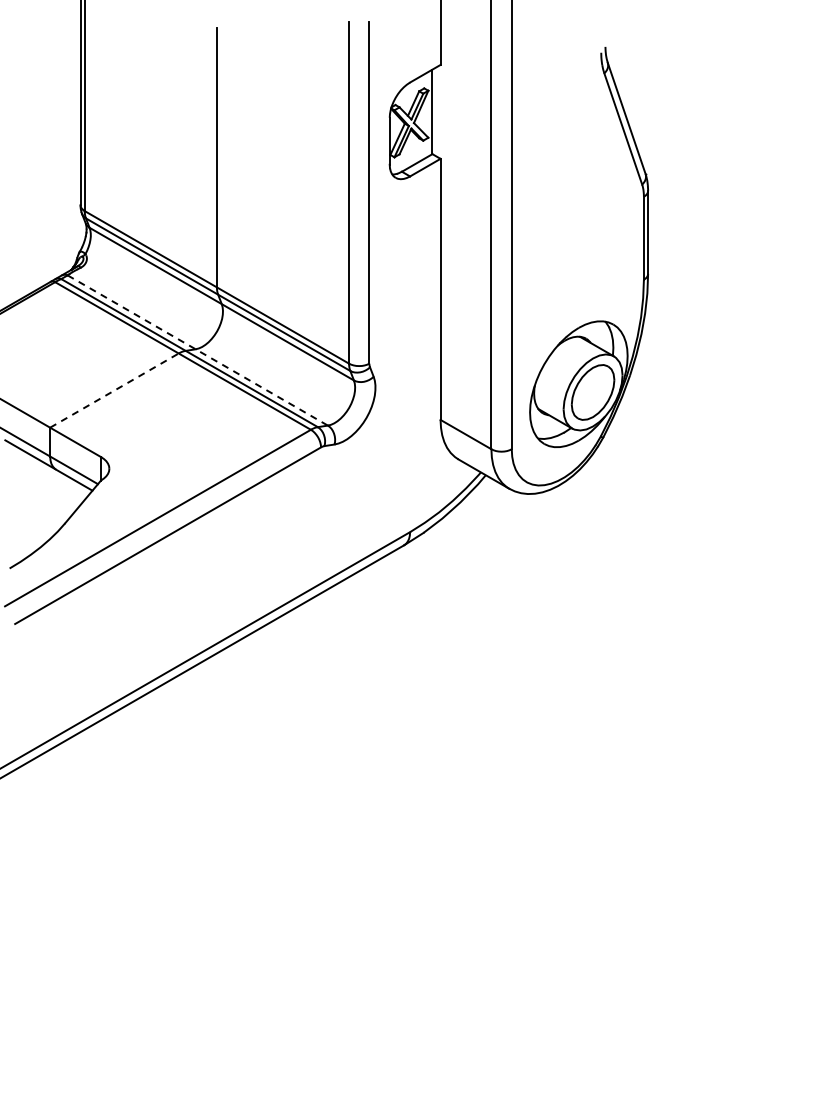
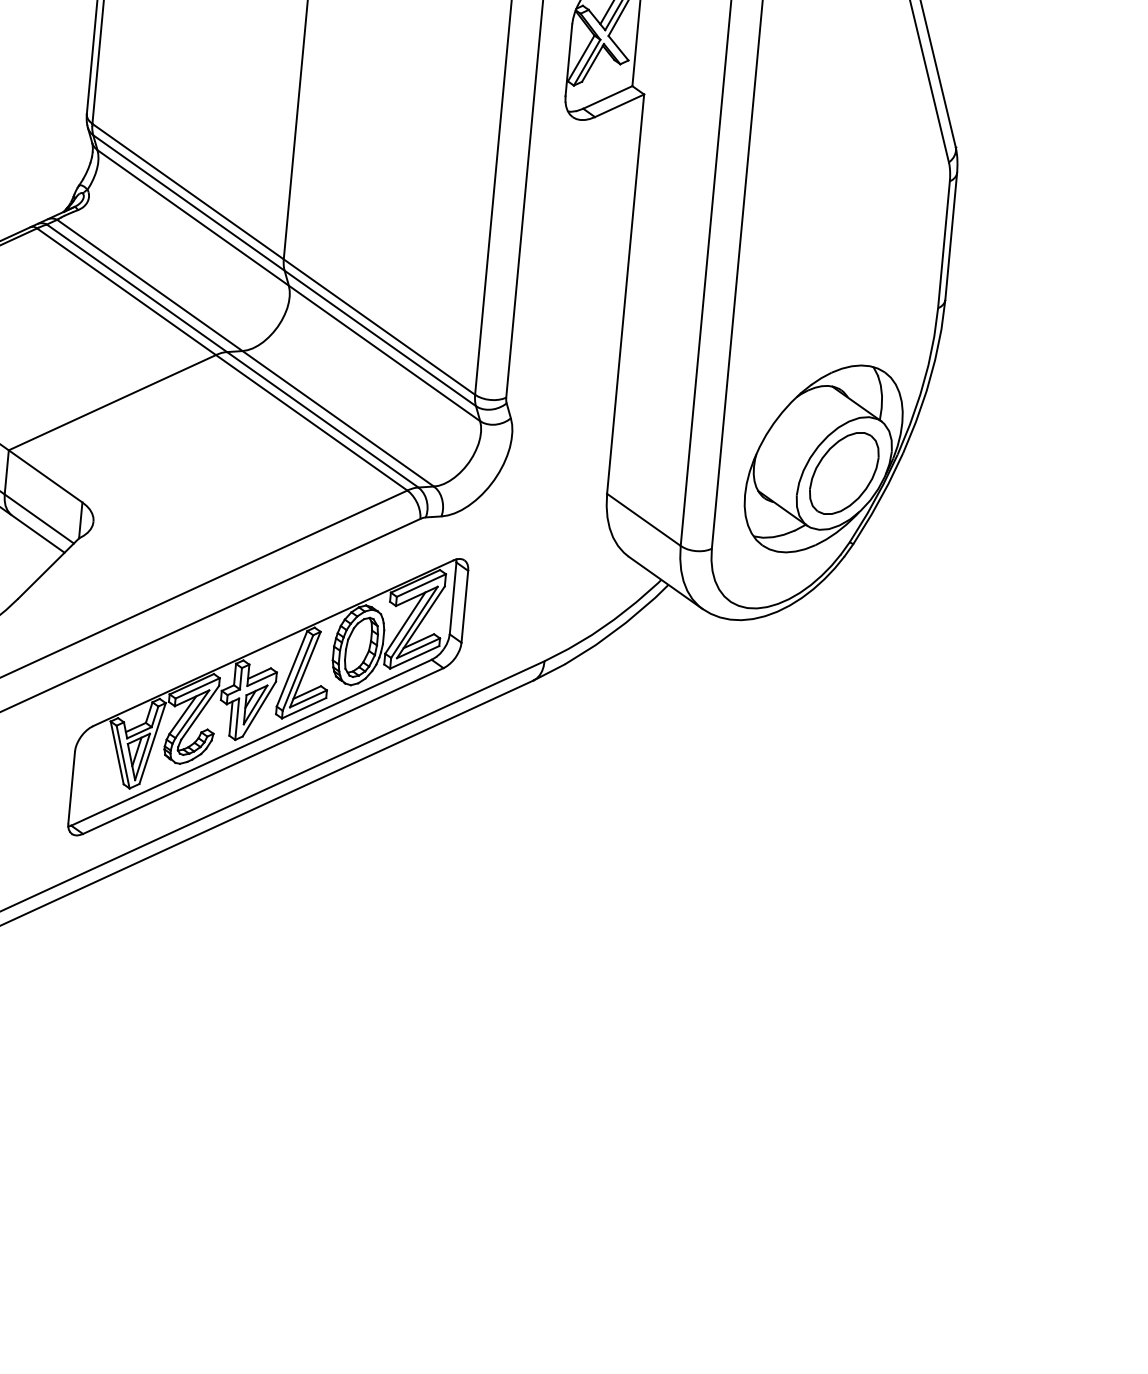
line: (198, 350) -> (246, 353), dashed -> solid
line: (114, 390) -> (112, 402), dashed -> solid
part: (233, 572) -> (268, 697), added

